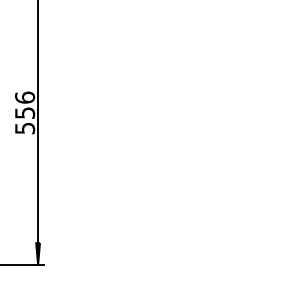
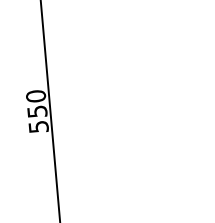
text: (24, 97) -> (35, 96), 556 -> 550

